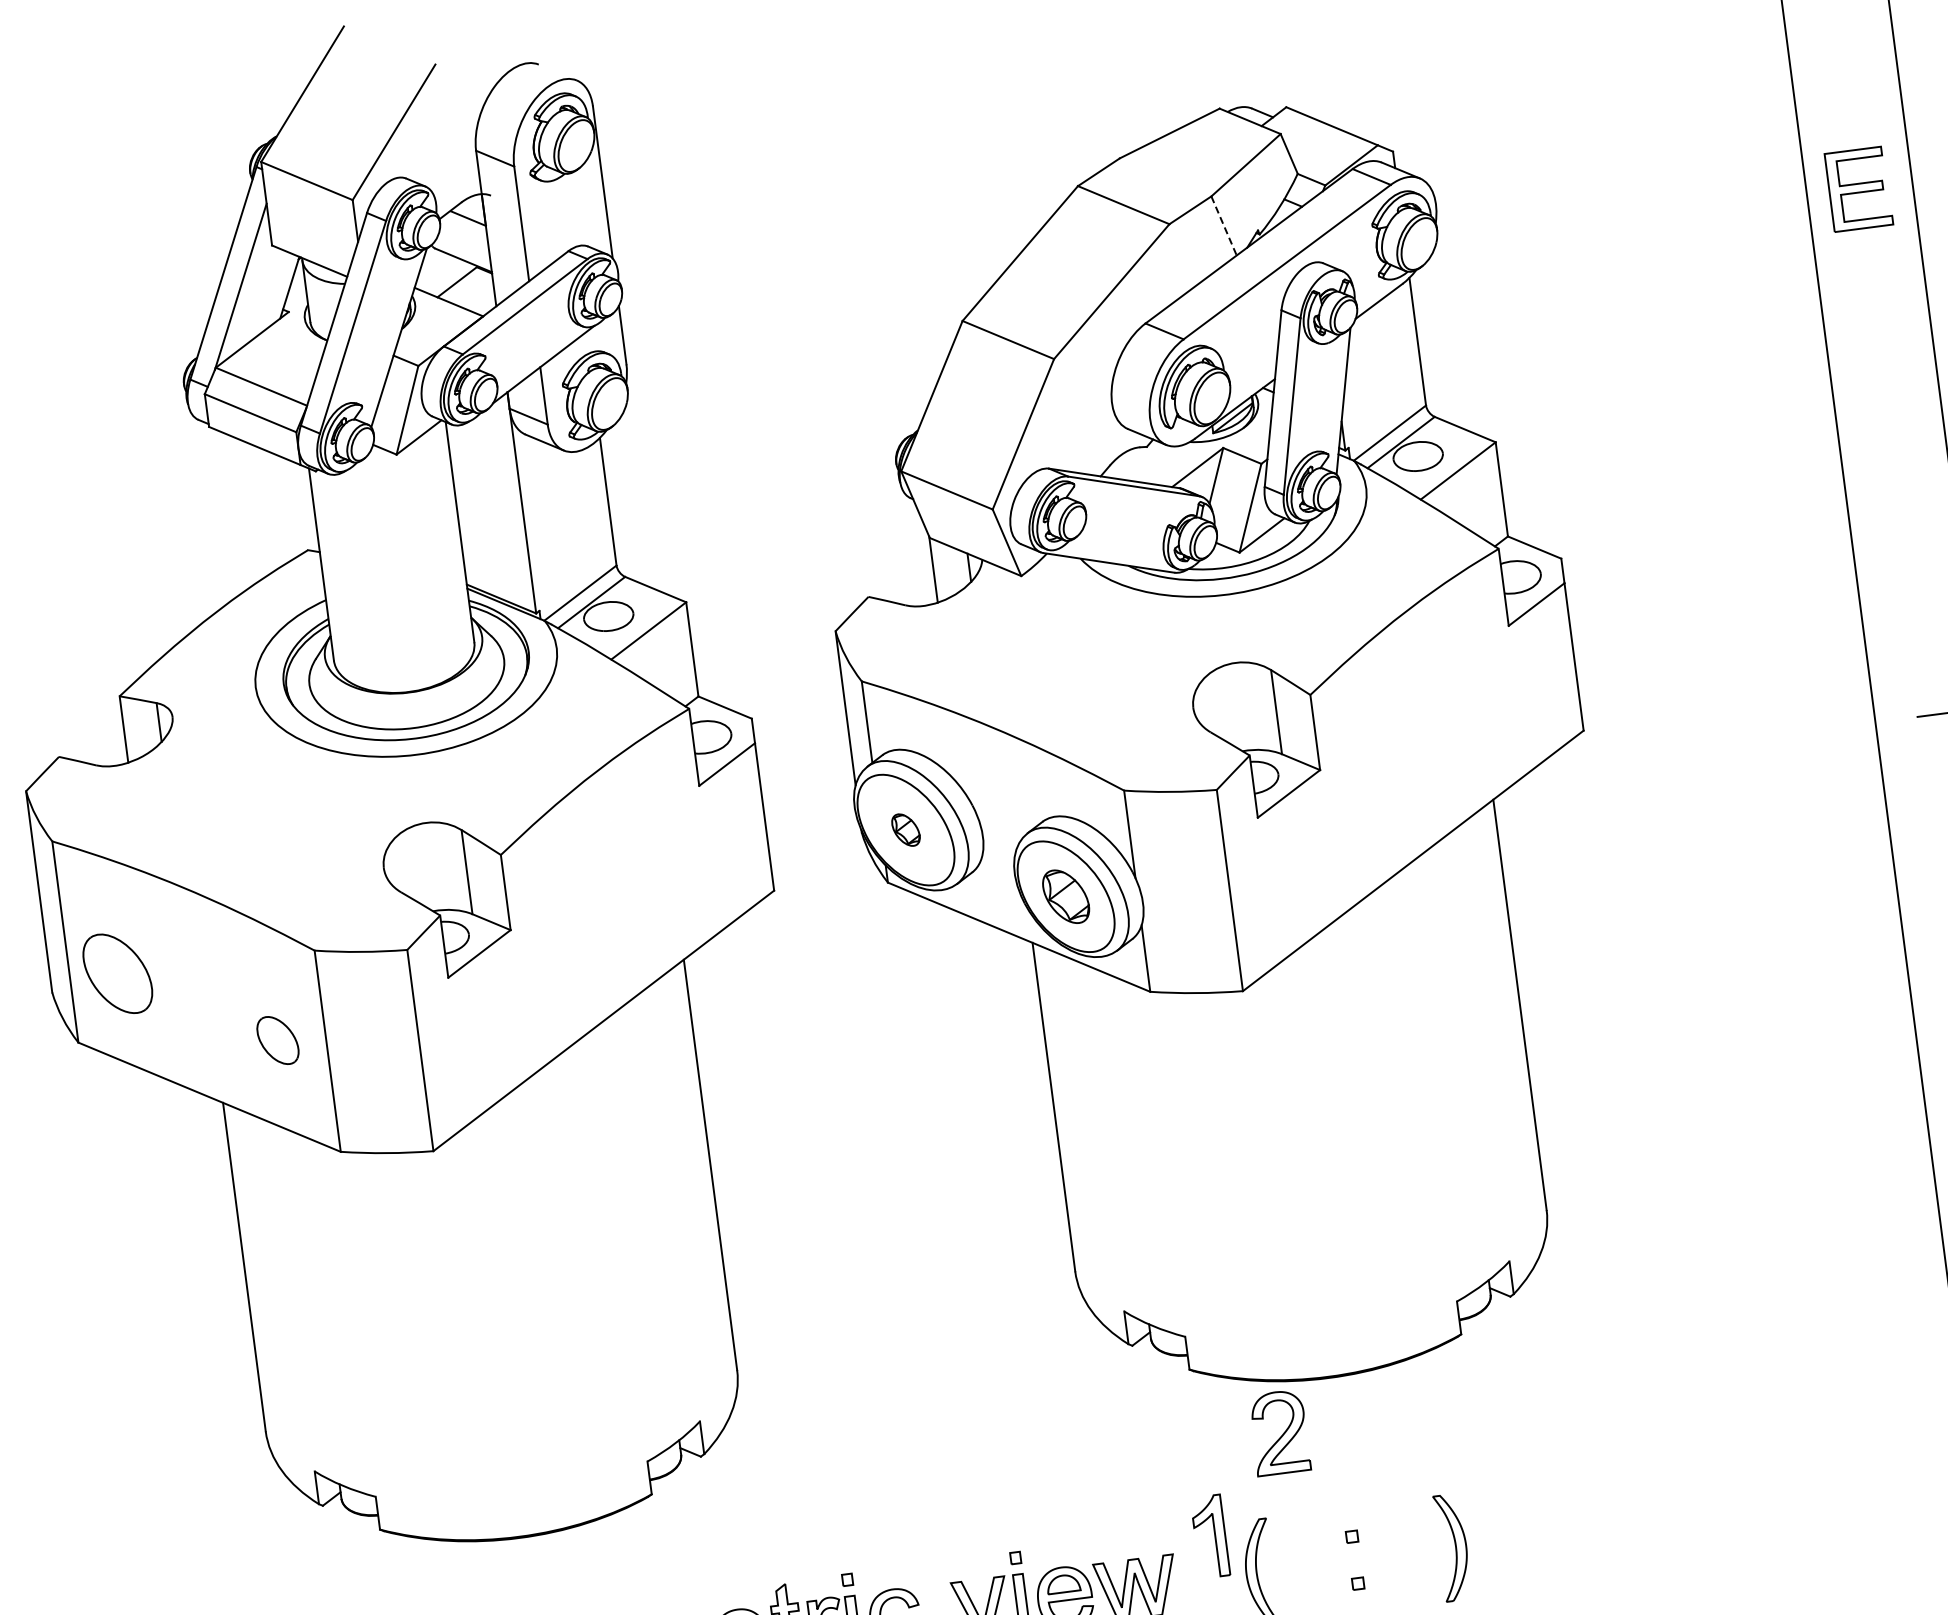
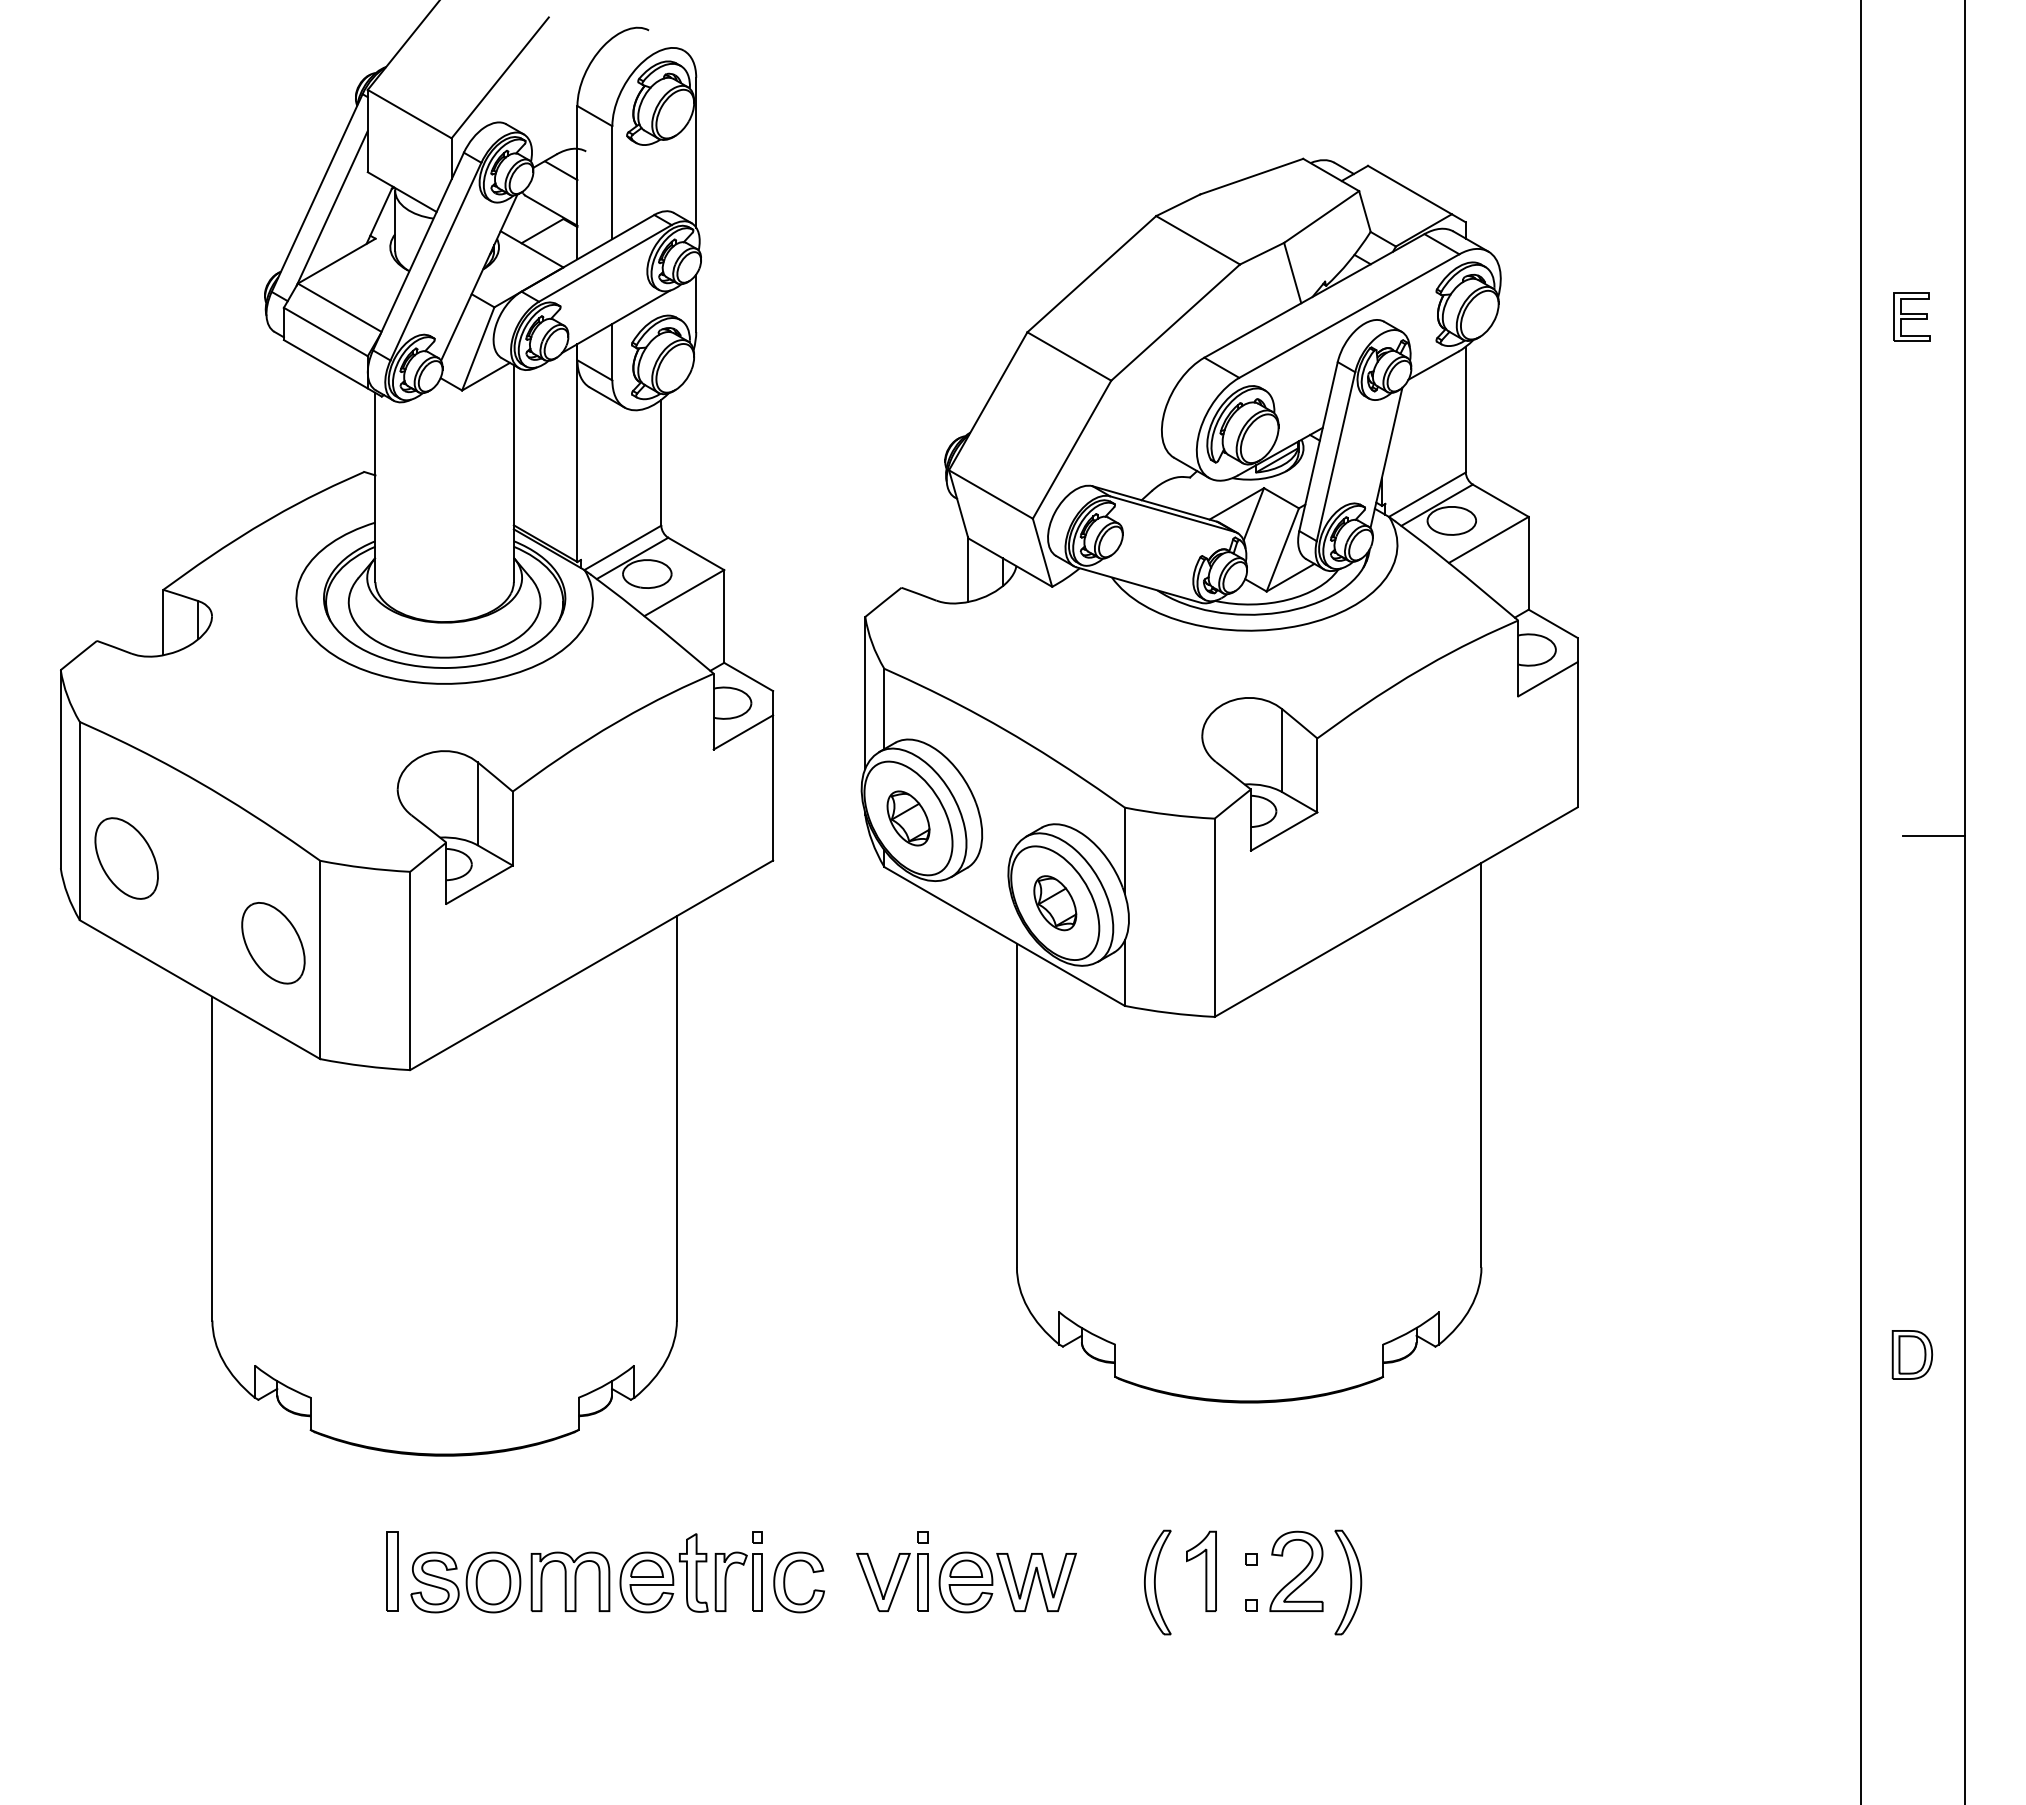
part: (1857, 188) -> (1911, 316), size x0.62
line: (1223, 226) -> (1292, 273), dashed -> solid
part: (906, 830) -> (908, 818), size x1.67
part: (278, 1040) -> (273, 943), size x1.67
part: (1279, 1431) -> (1296, 1570), moved
part: (1210, 1535) -> (1201, 1570), moved

